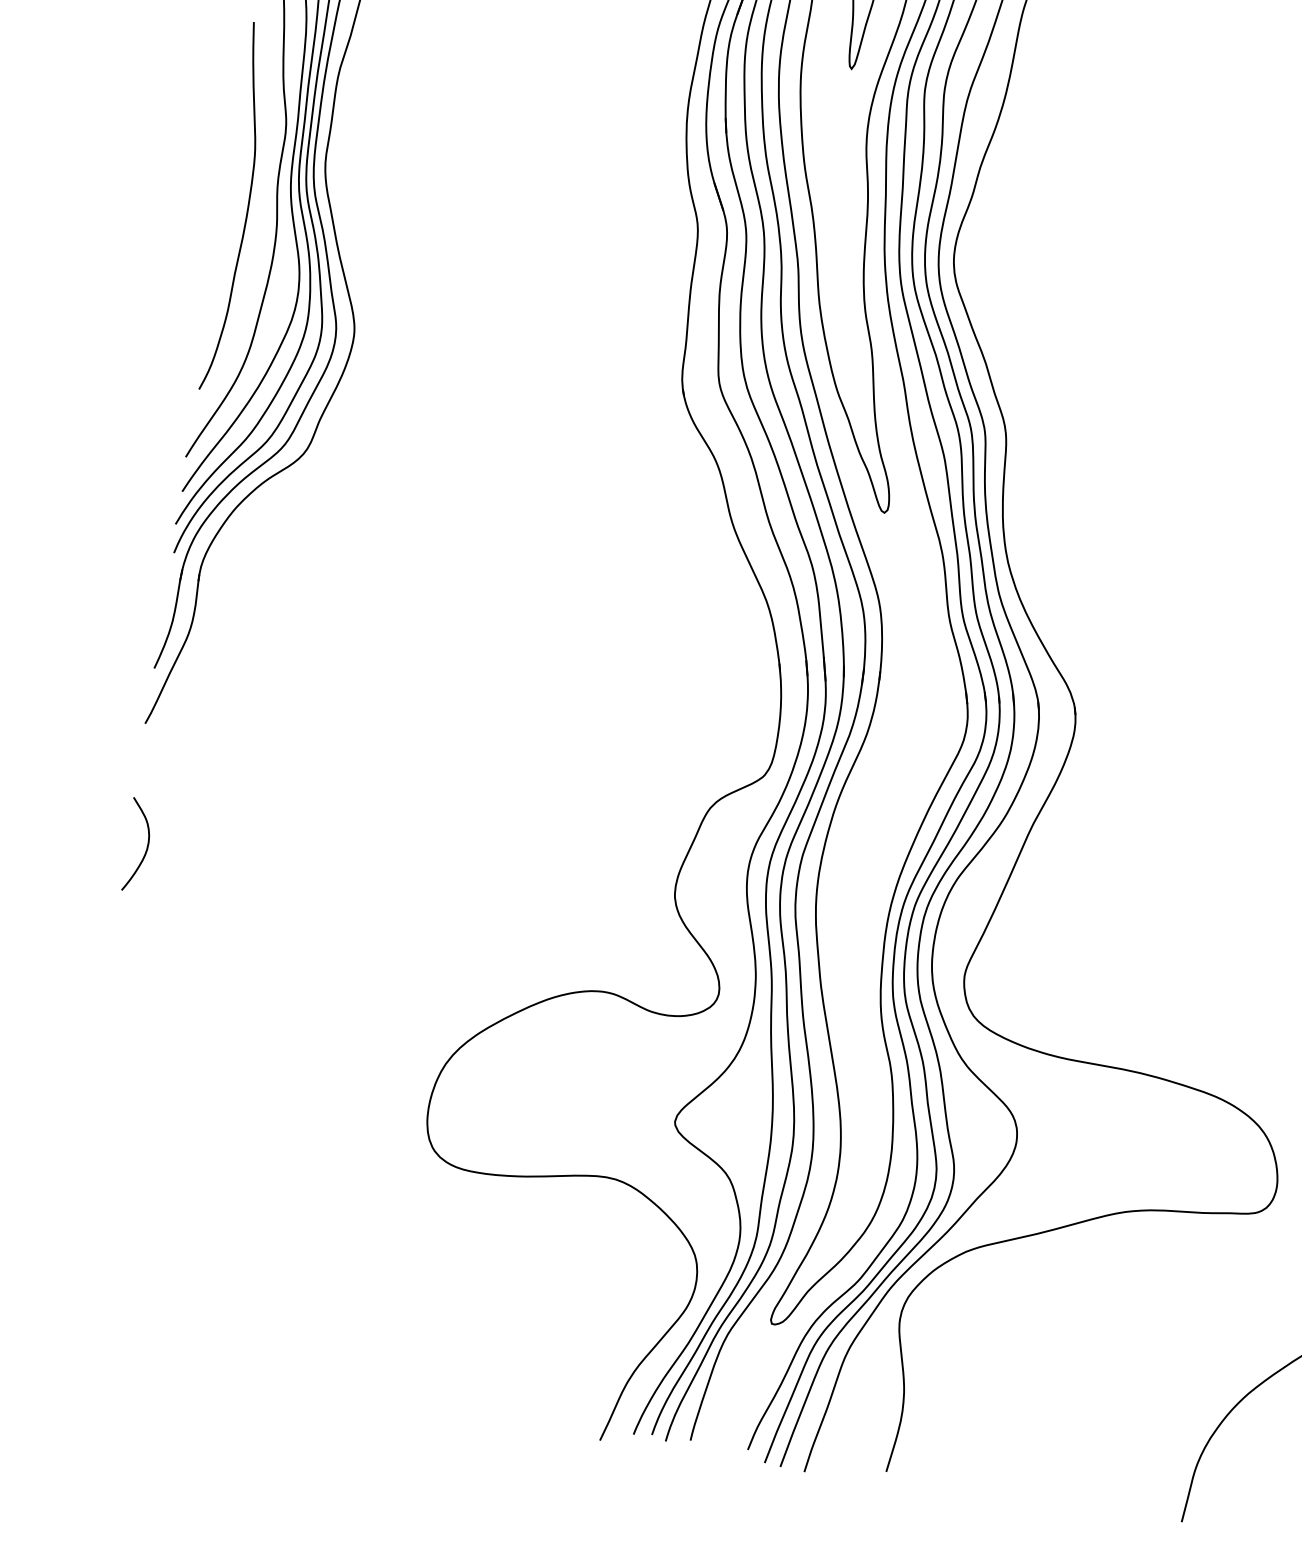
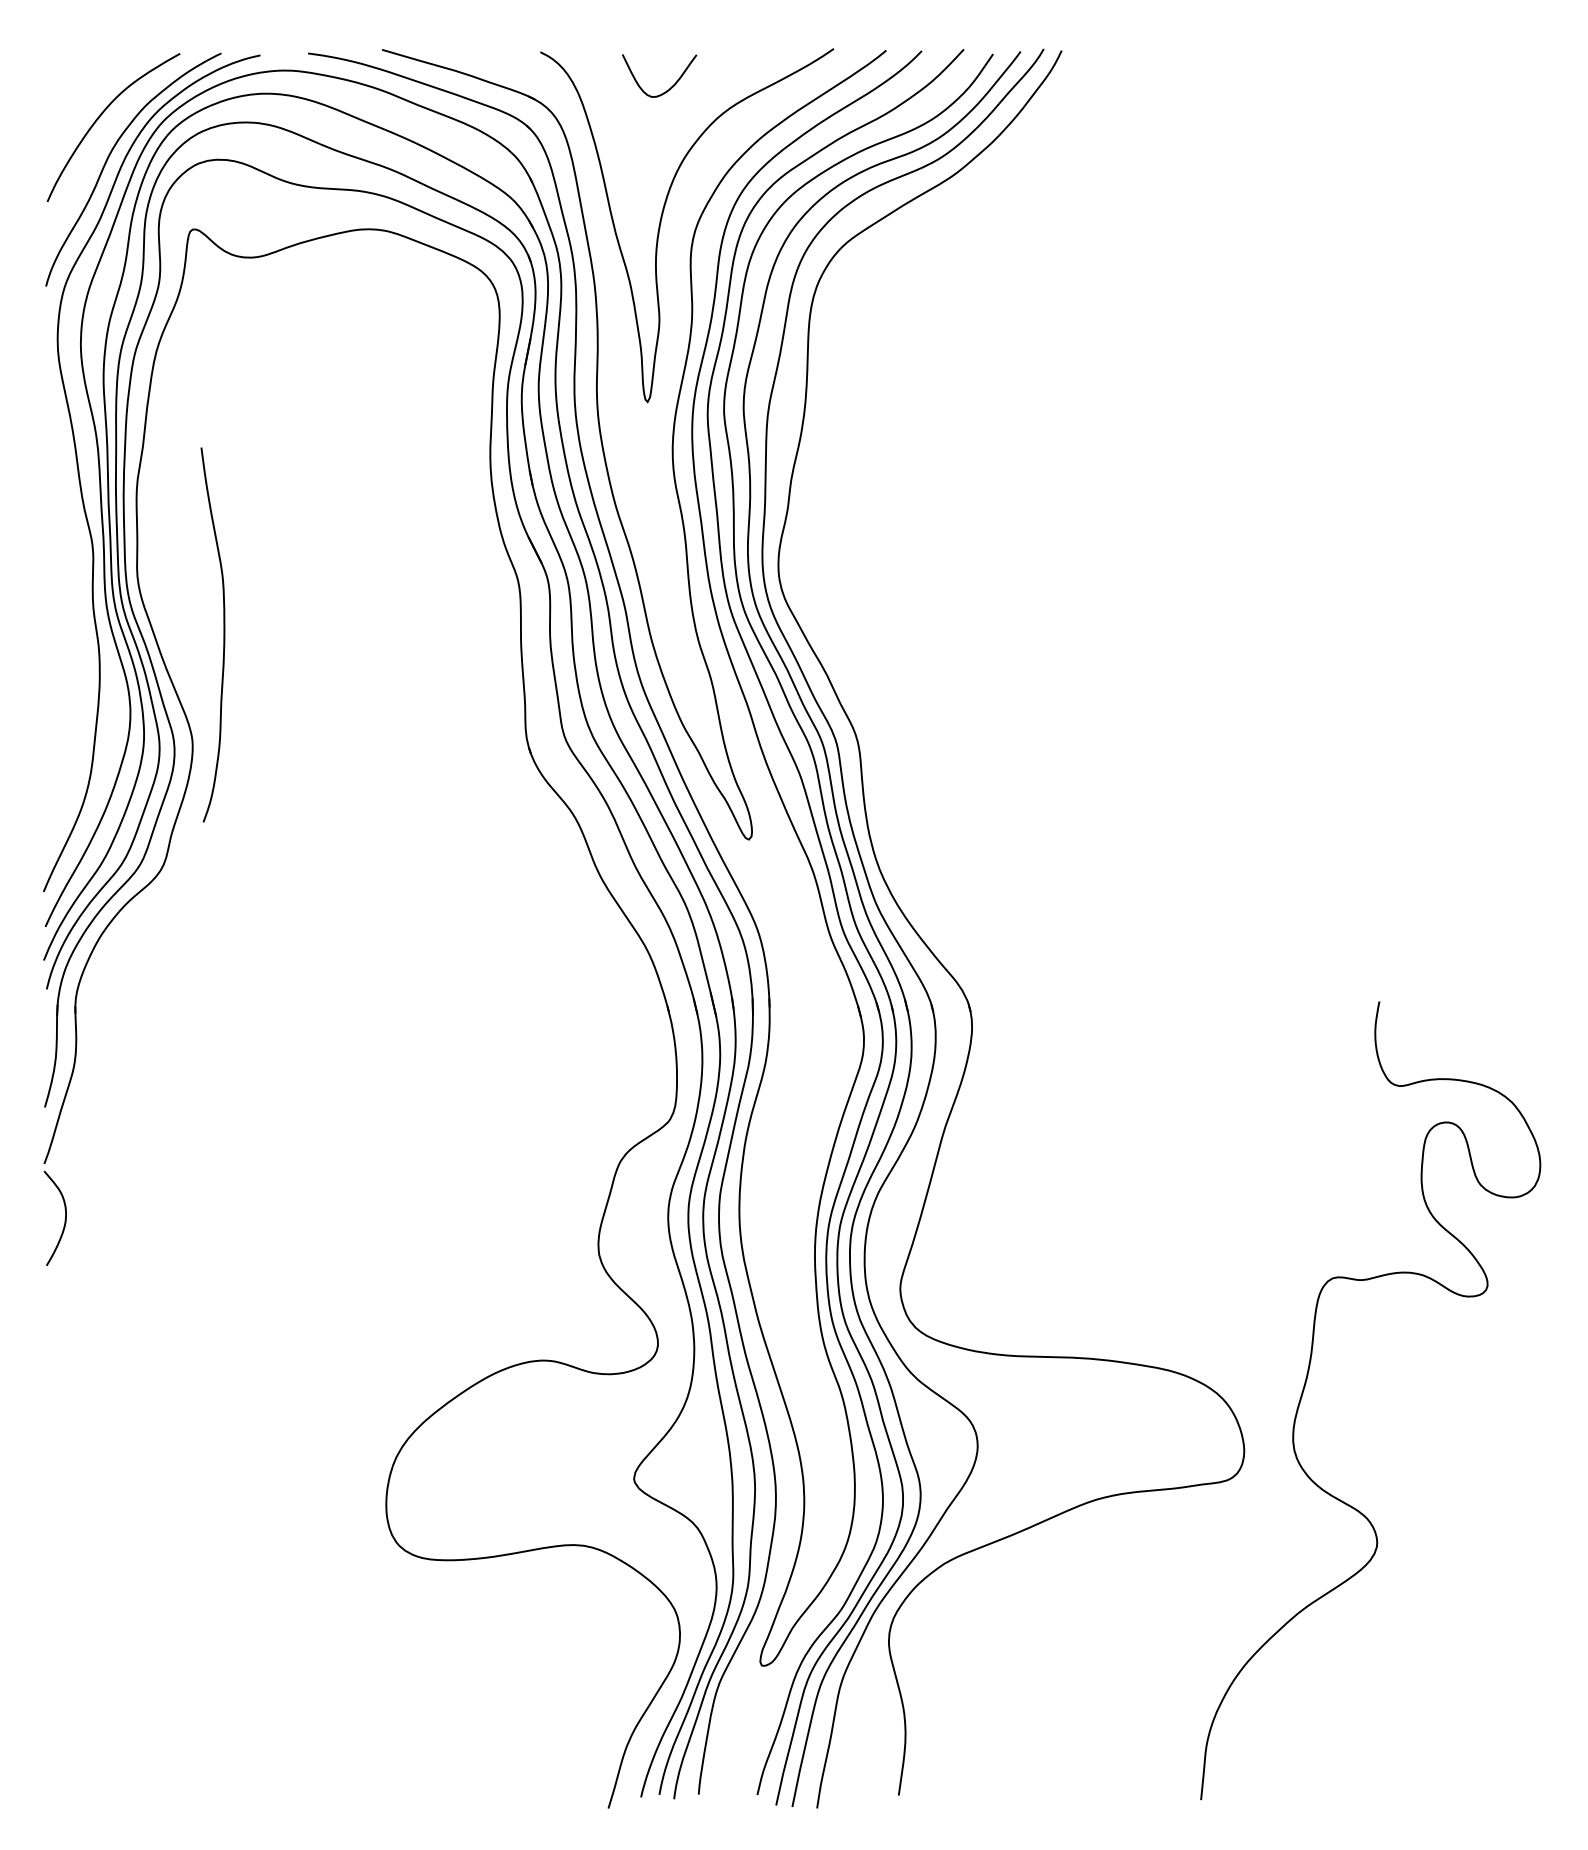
curve: (247, 208) -> (223, 634), moved
curve: (146, 847) -> (64, 1219), moved

